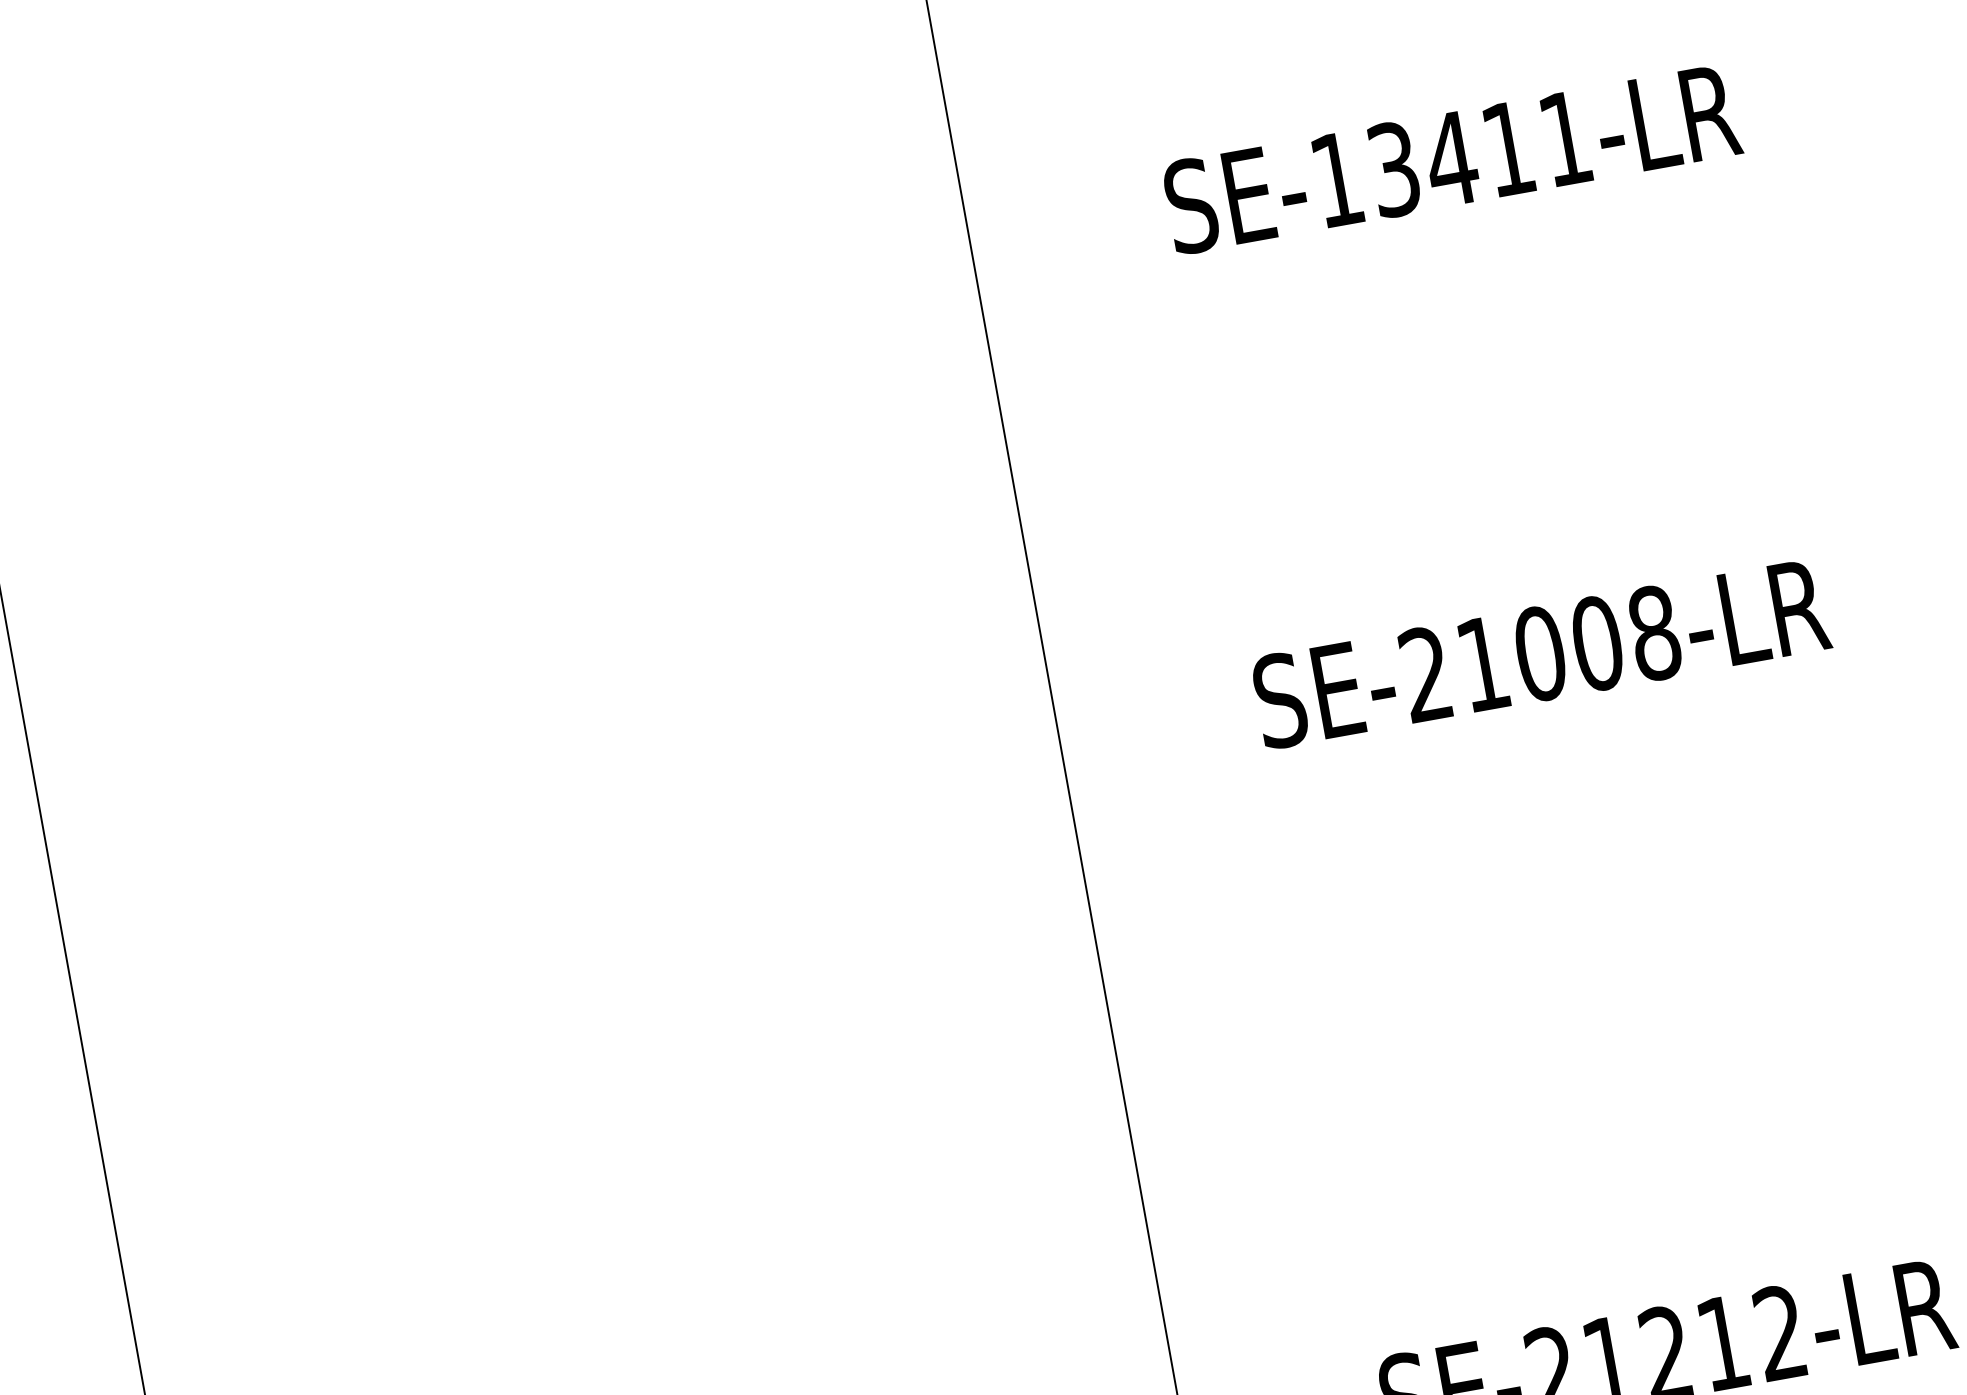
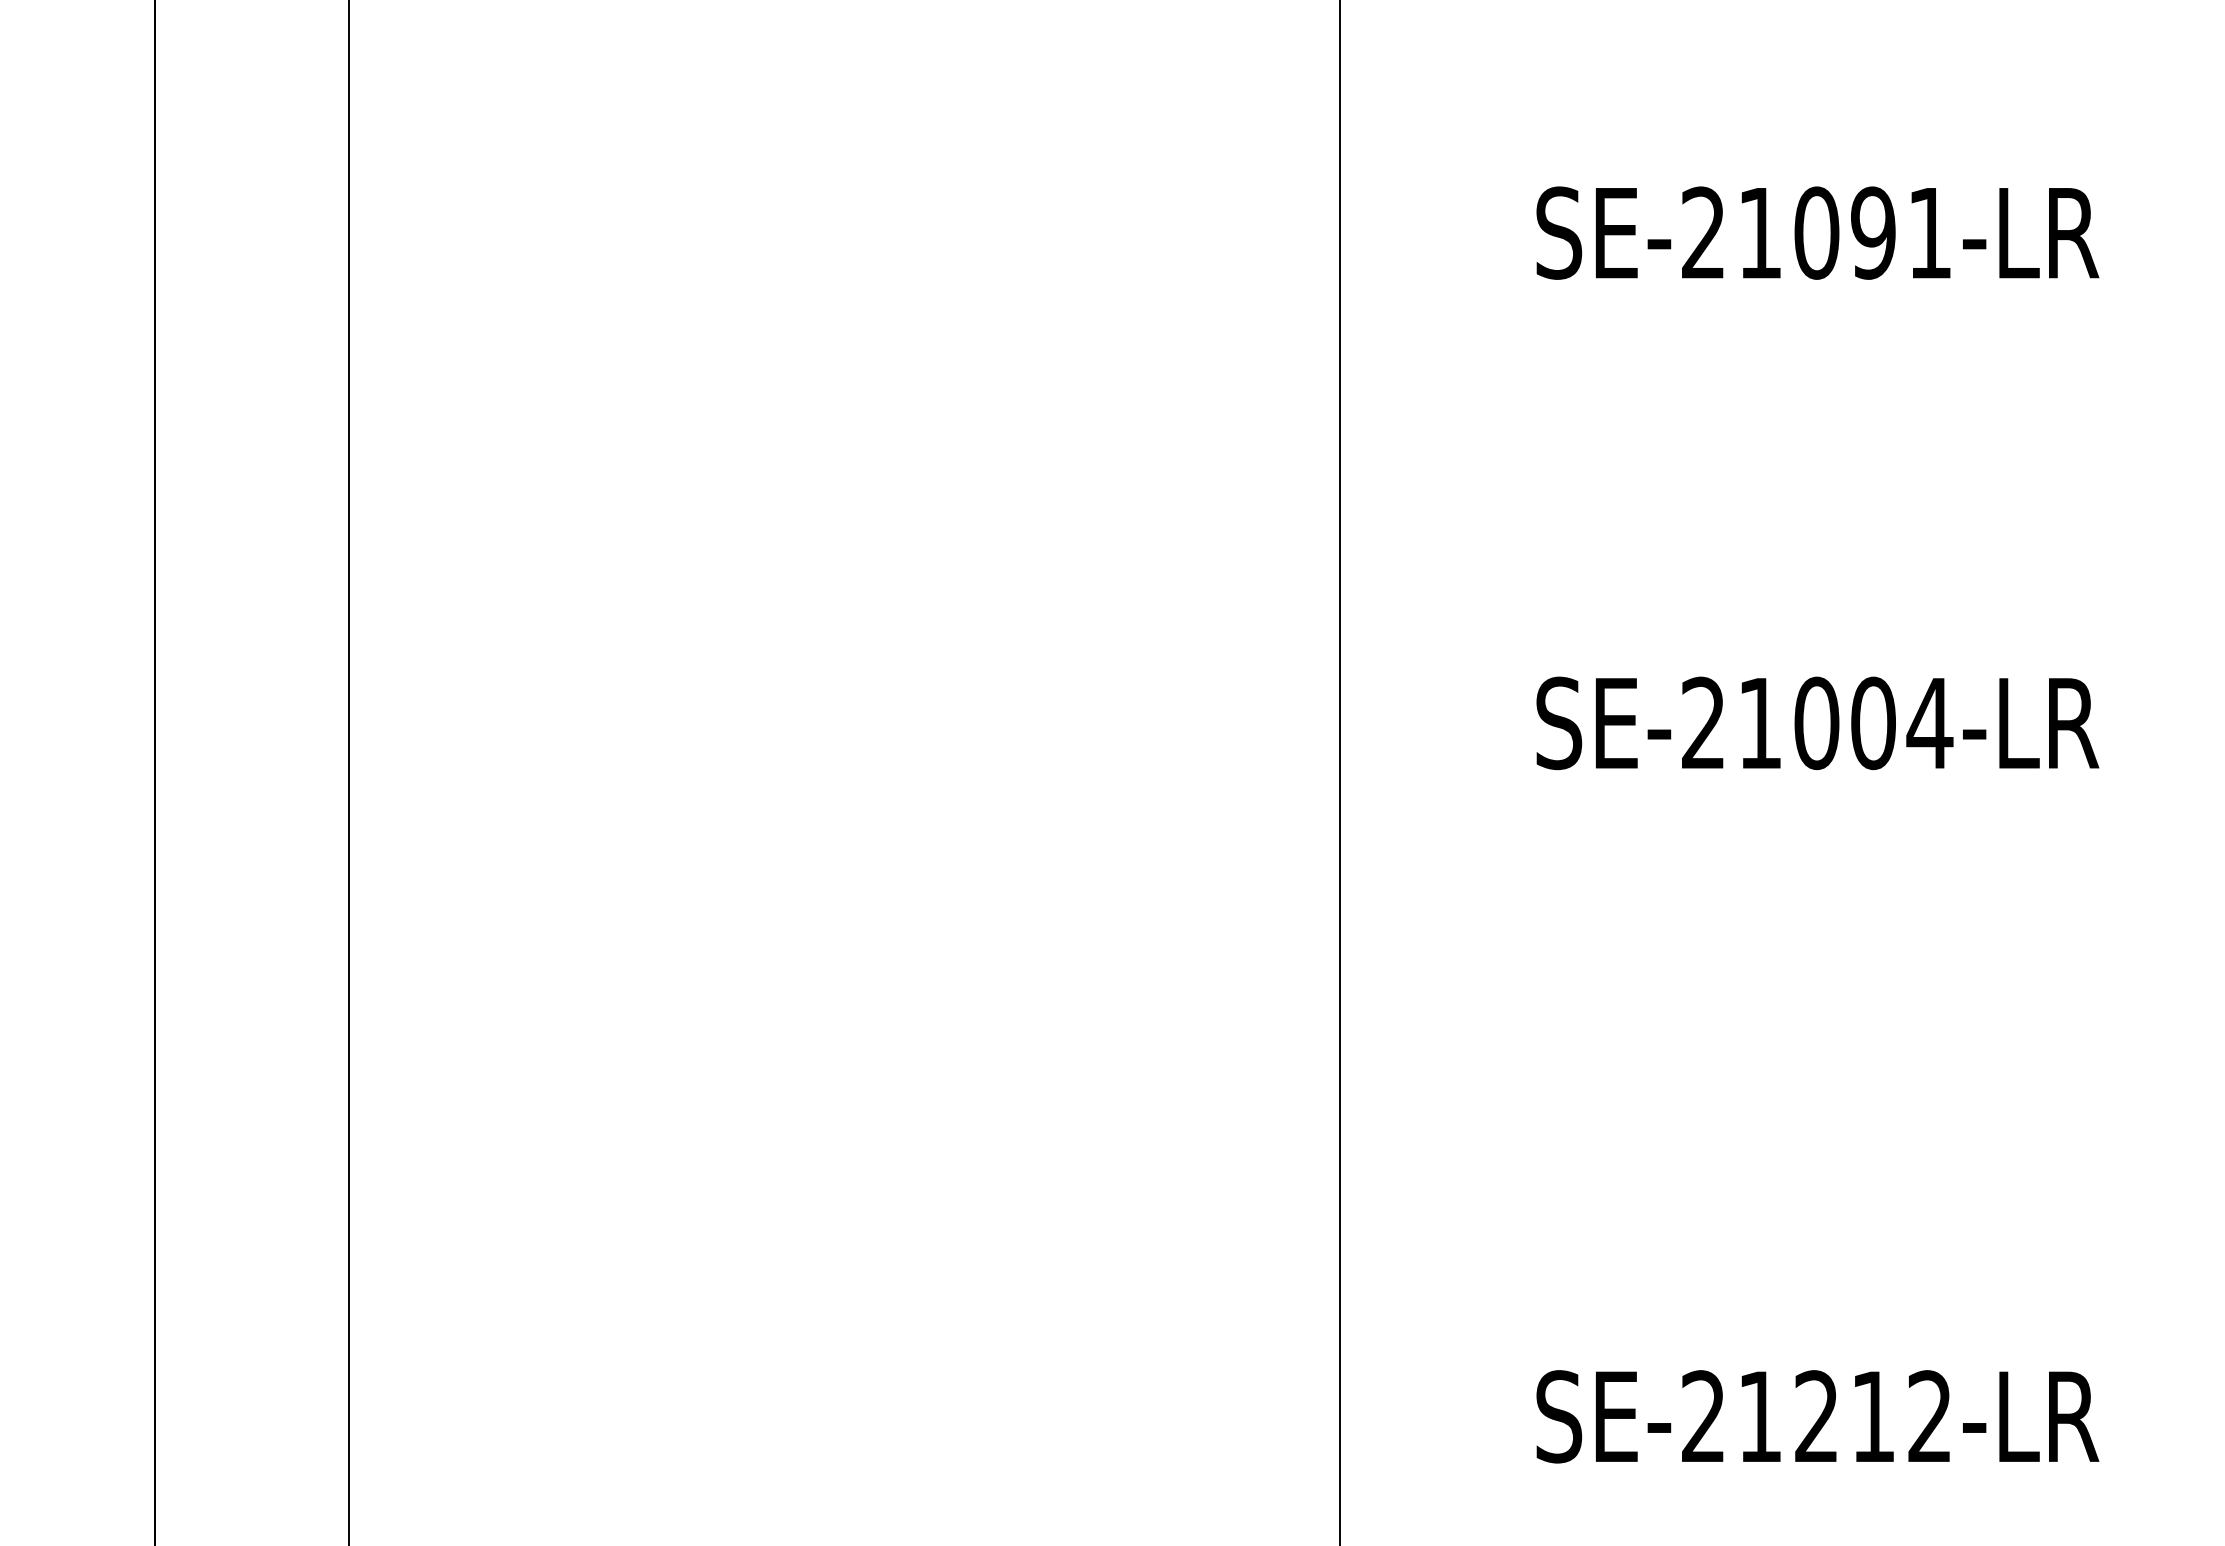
text: (1422, 163) -> (1788, 232), SE-13411-LR -> SE-21091-LR
text: (1654, 633) -> (1929, 723), SE-21008-LR -> SE-21004-LR

